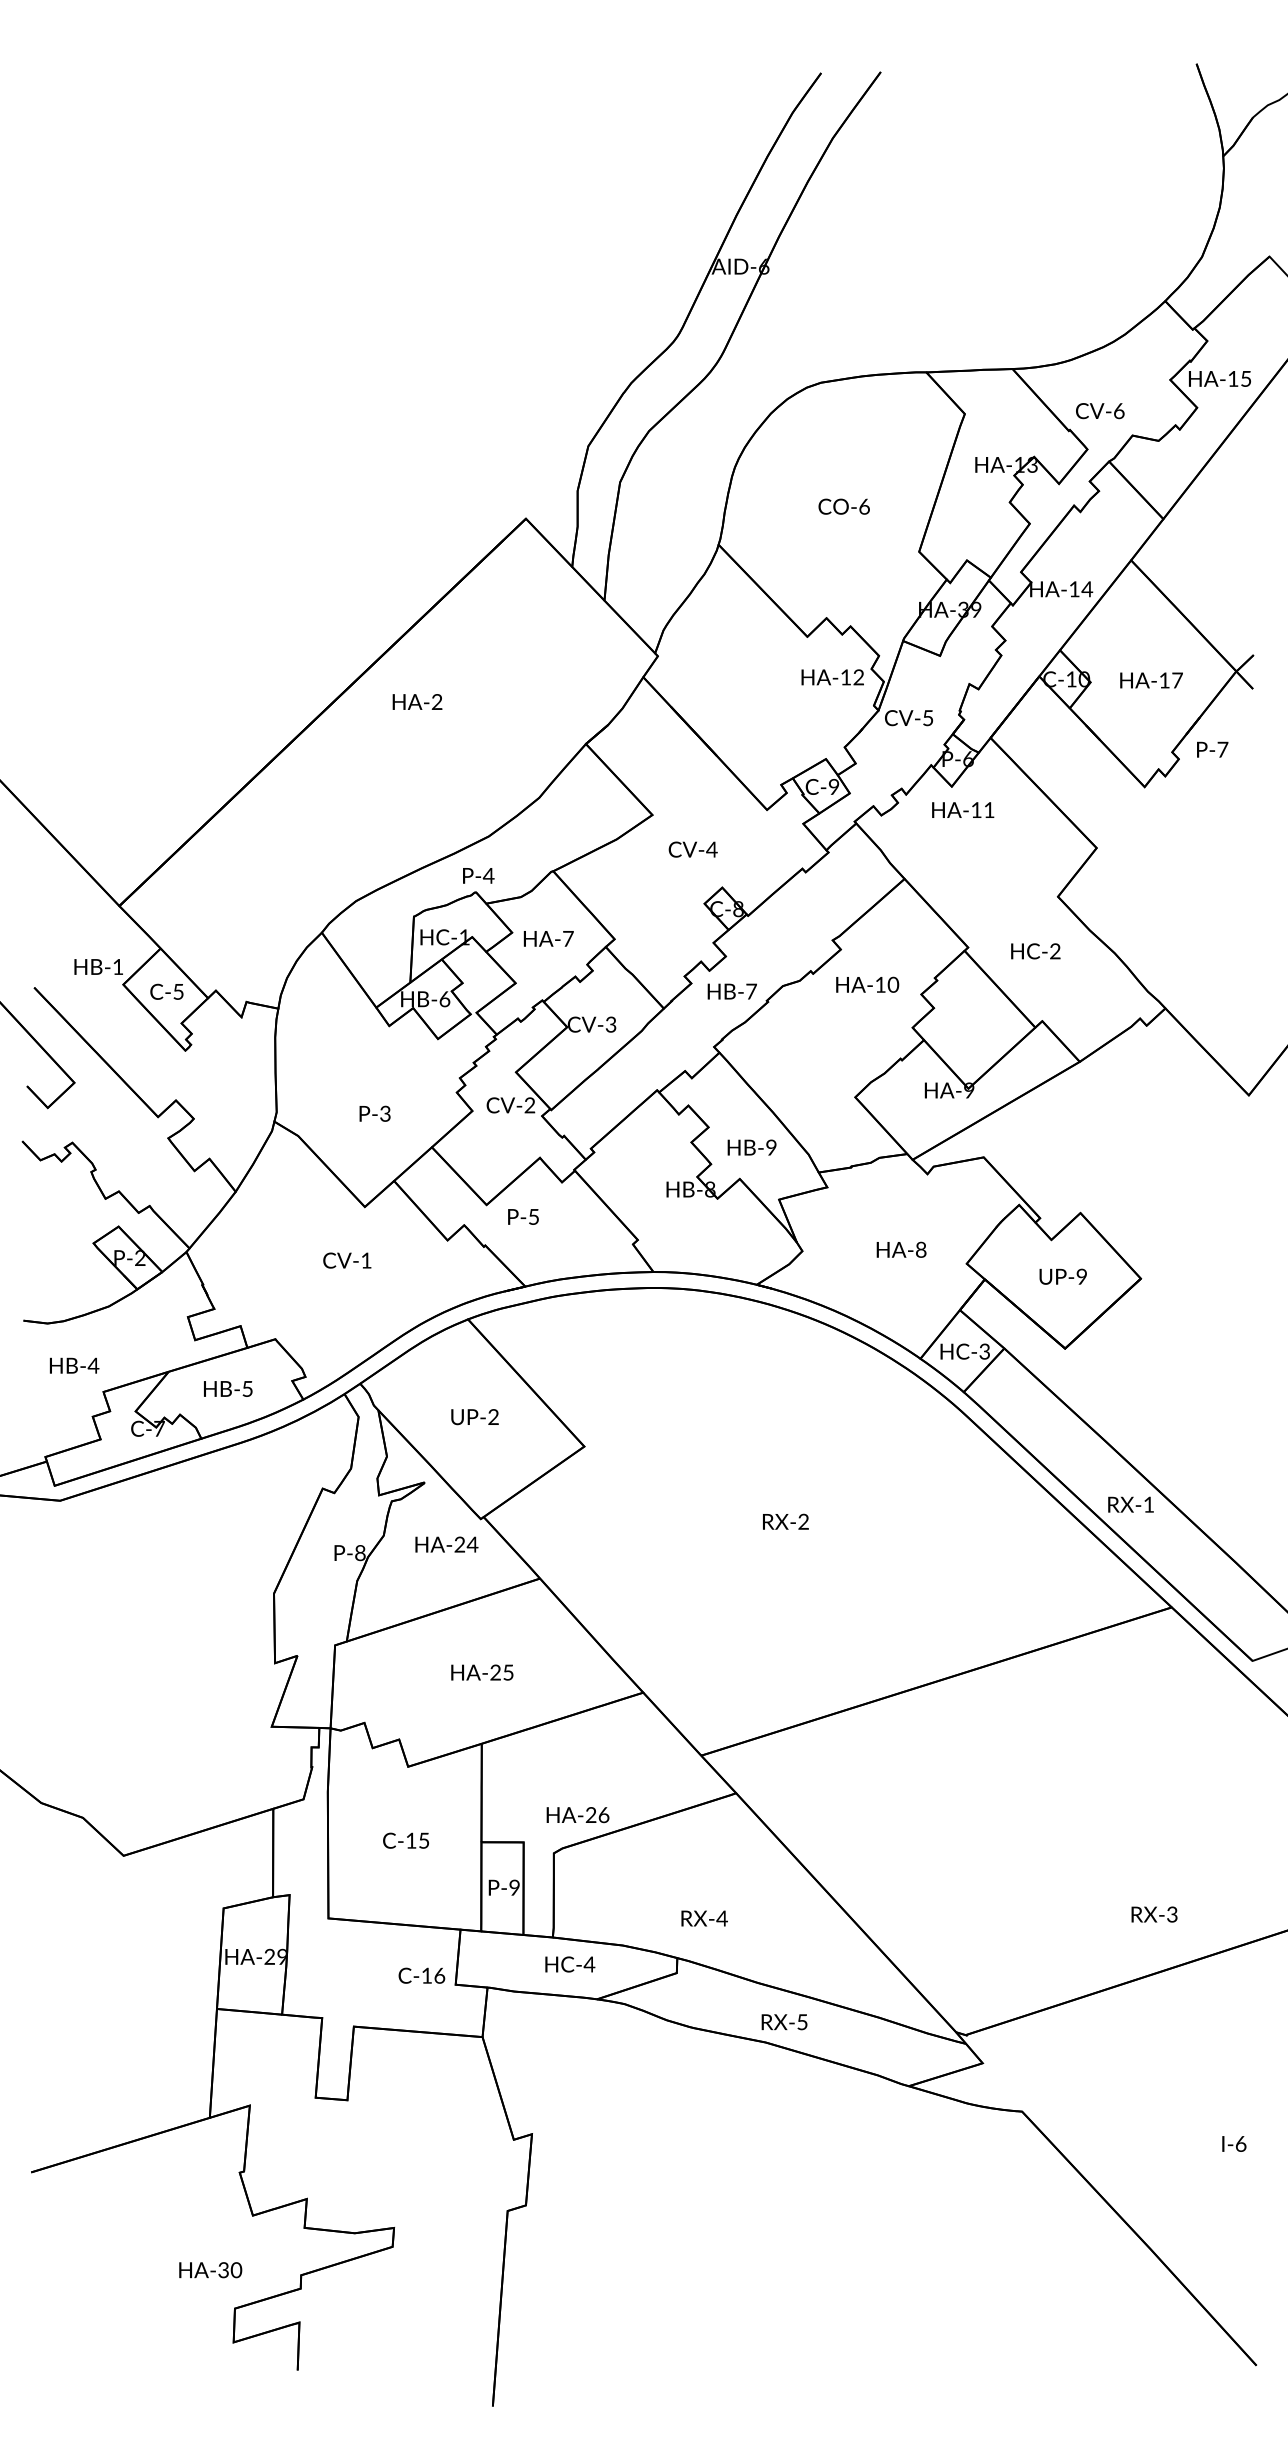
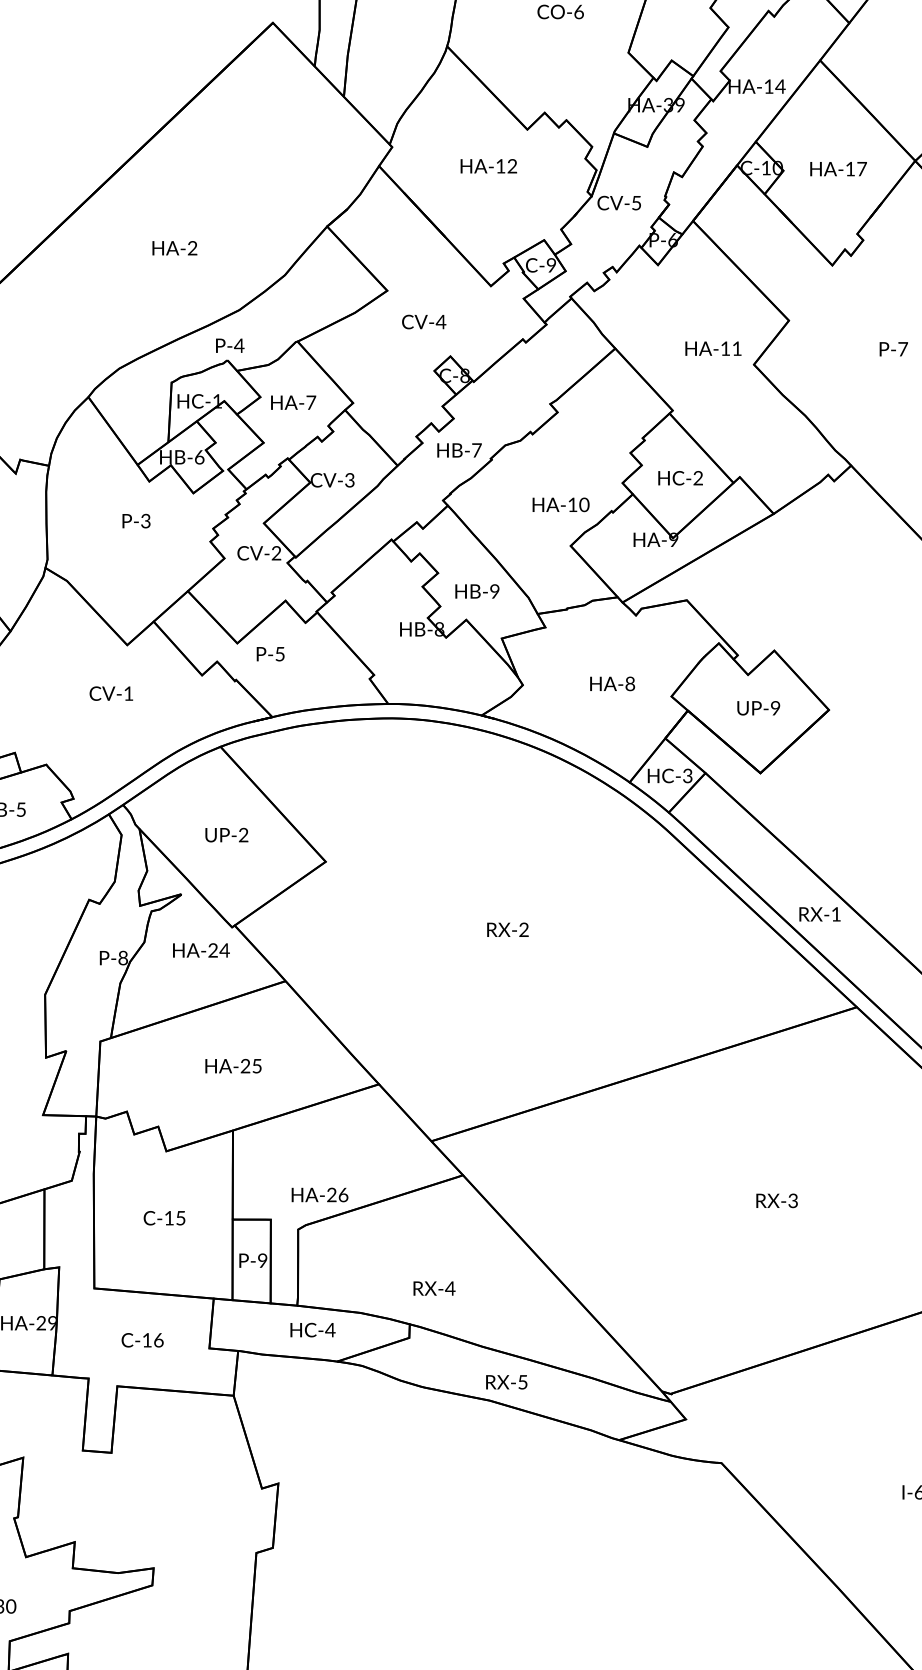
text: (832, 677) -> (488, 166), moved
text: (417, 701) -> (174, 247), moved
text: (1212, 749) -> (893, 349), moved
text: (963, 809) -> (713, 348), moved
text: (1035, 951) -> (680, 478), moved
text: (867, 984) -> (560, 504), moved
text: (374, 1113) -> (135, 520), moved
text: (1154, 1914) -> (777, 1200), moved
text: (421, 1975) -> (142, 1340), moved

